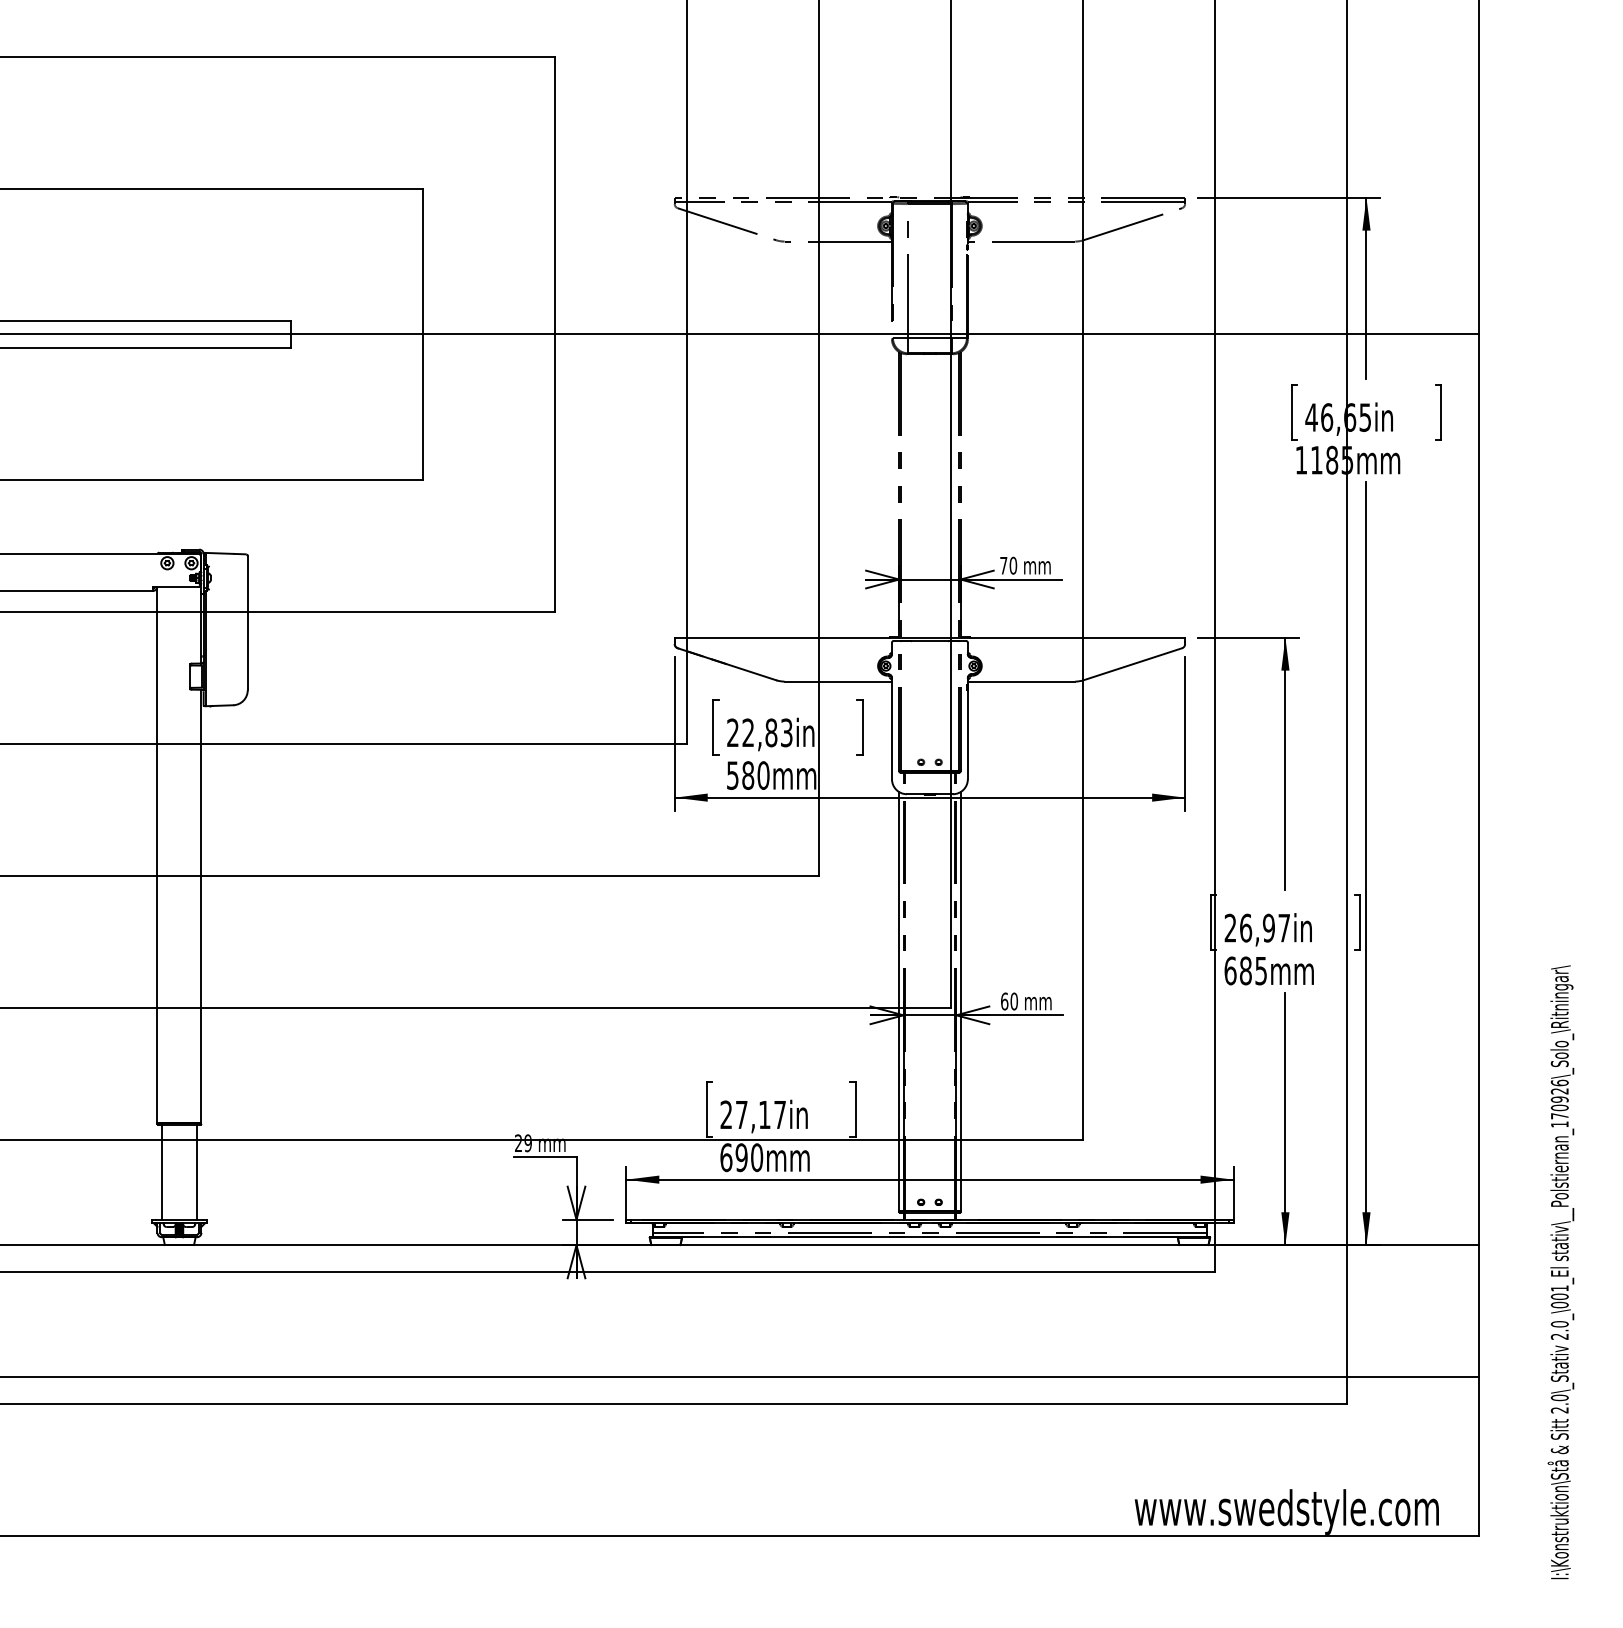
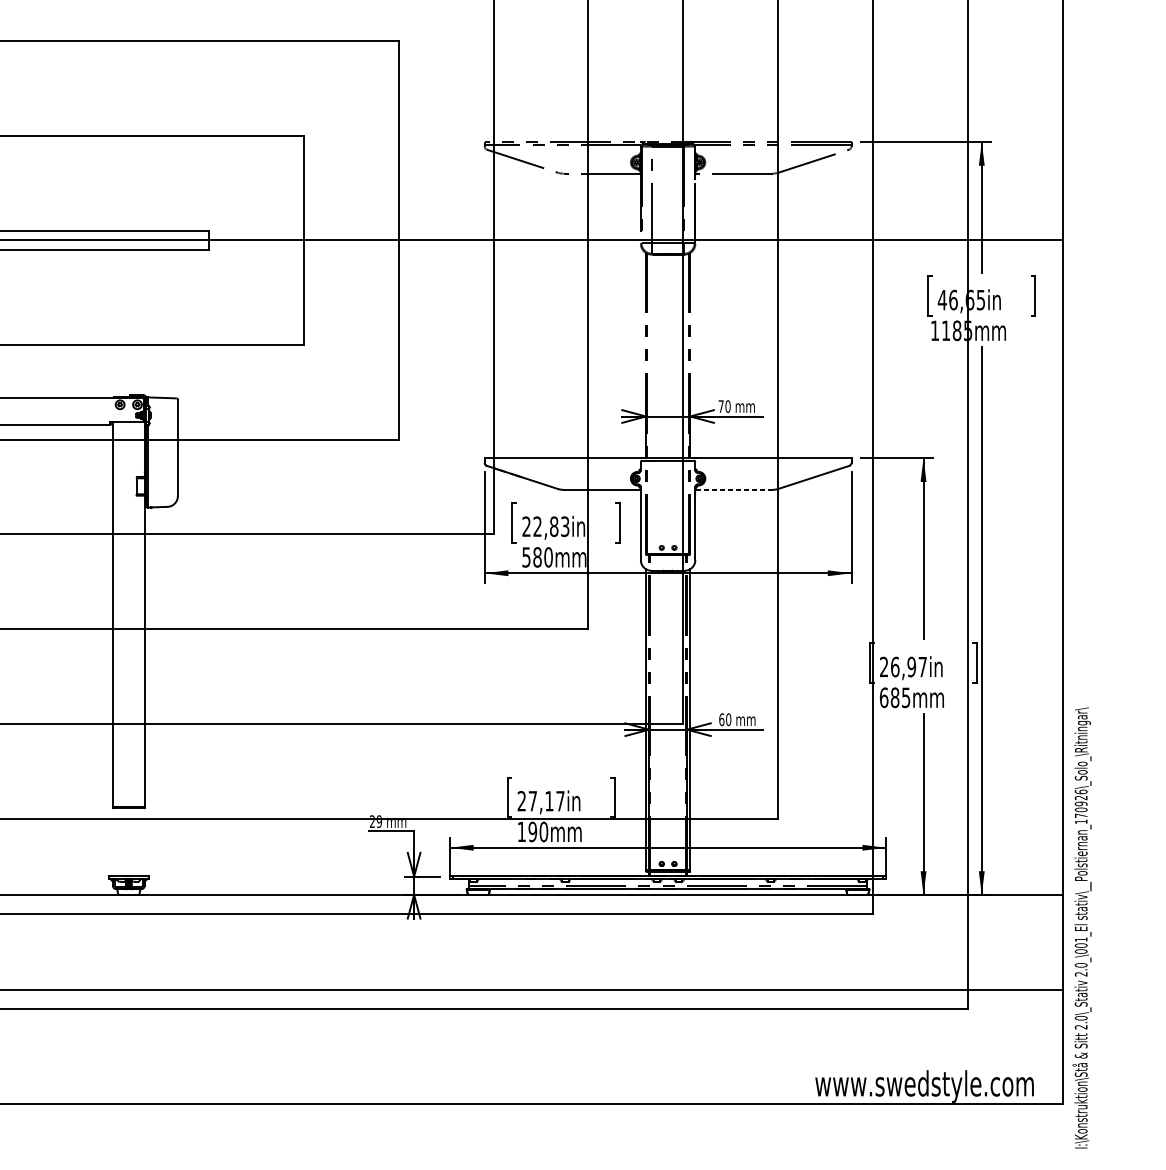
line: (1021, 681) -> (733, 489), solid -> dashed
text: (726, 1157) -> (521, 831), 690mm -> 190mm
line: (161, 1171) -> (115, 841), removed
line: (197, 1171) -> (141, 841), removed
text: (1560, 1272) -> (1081, 928), moved

